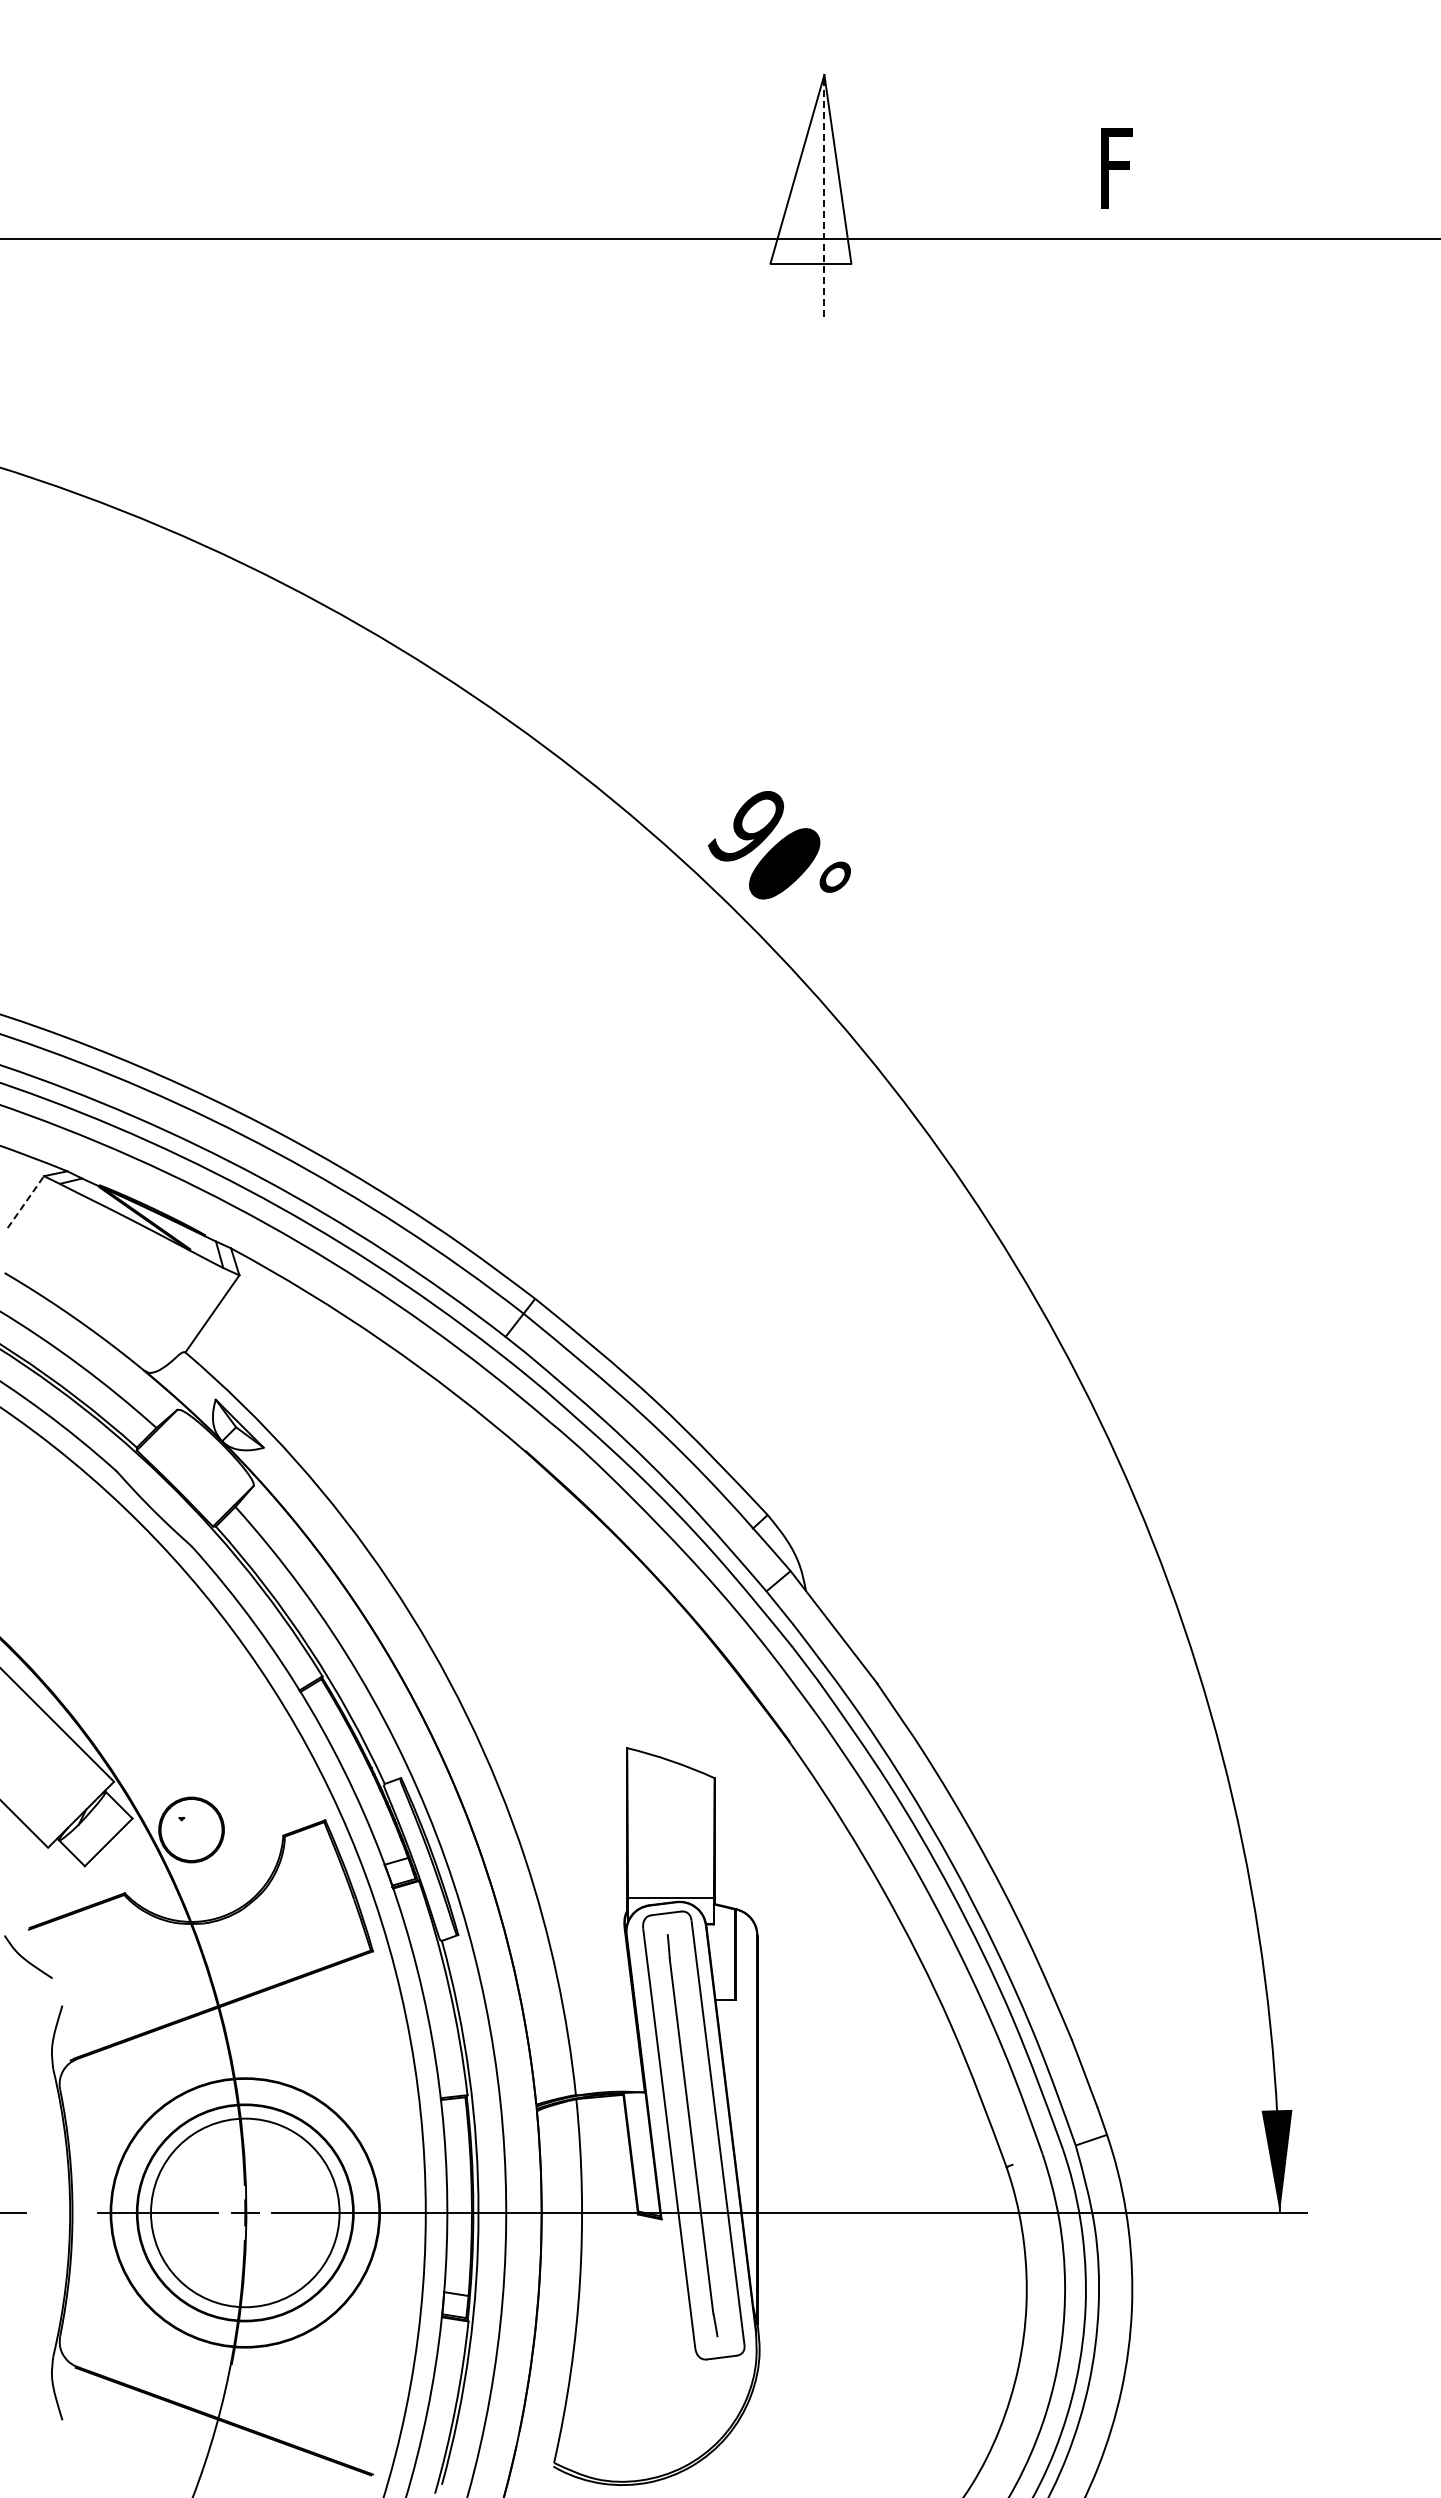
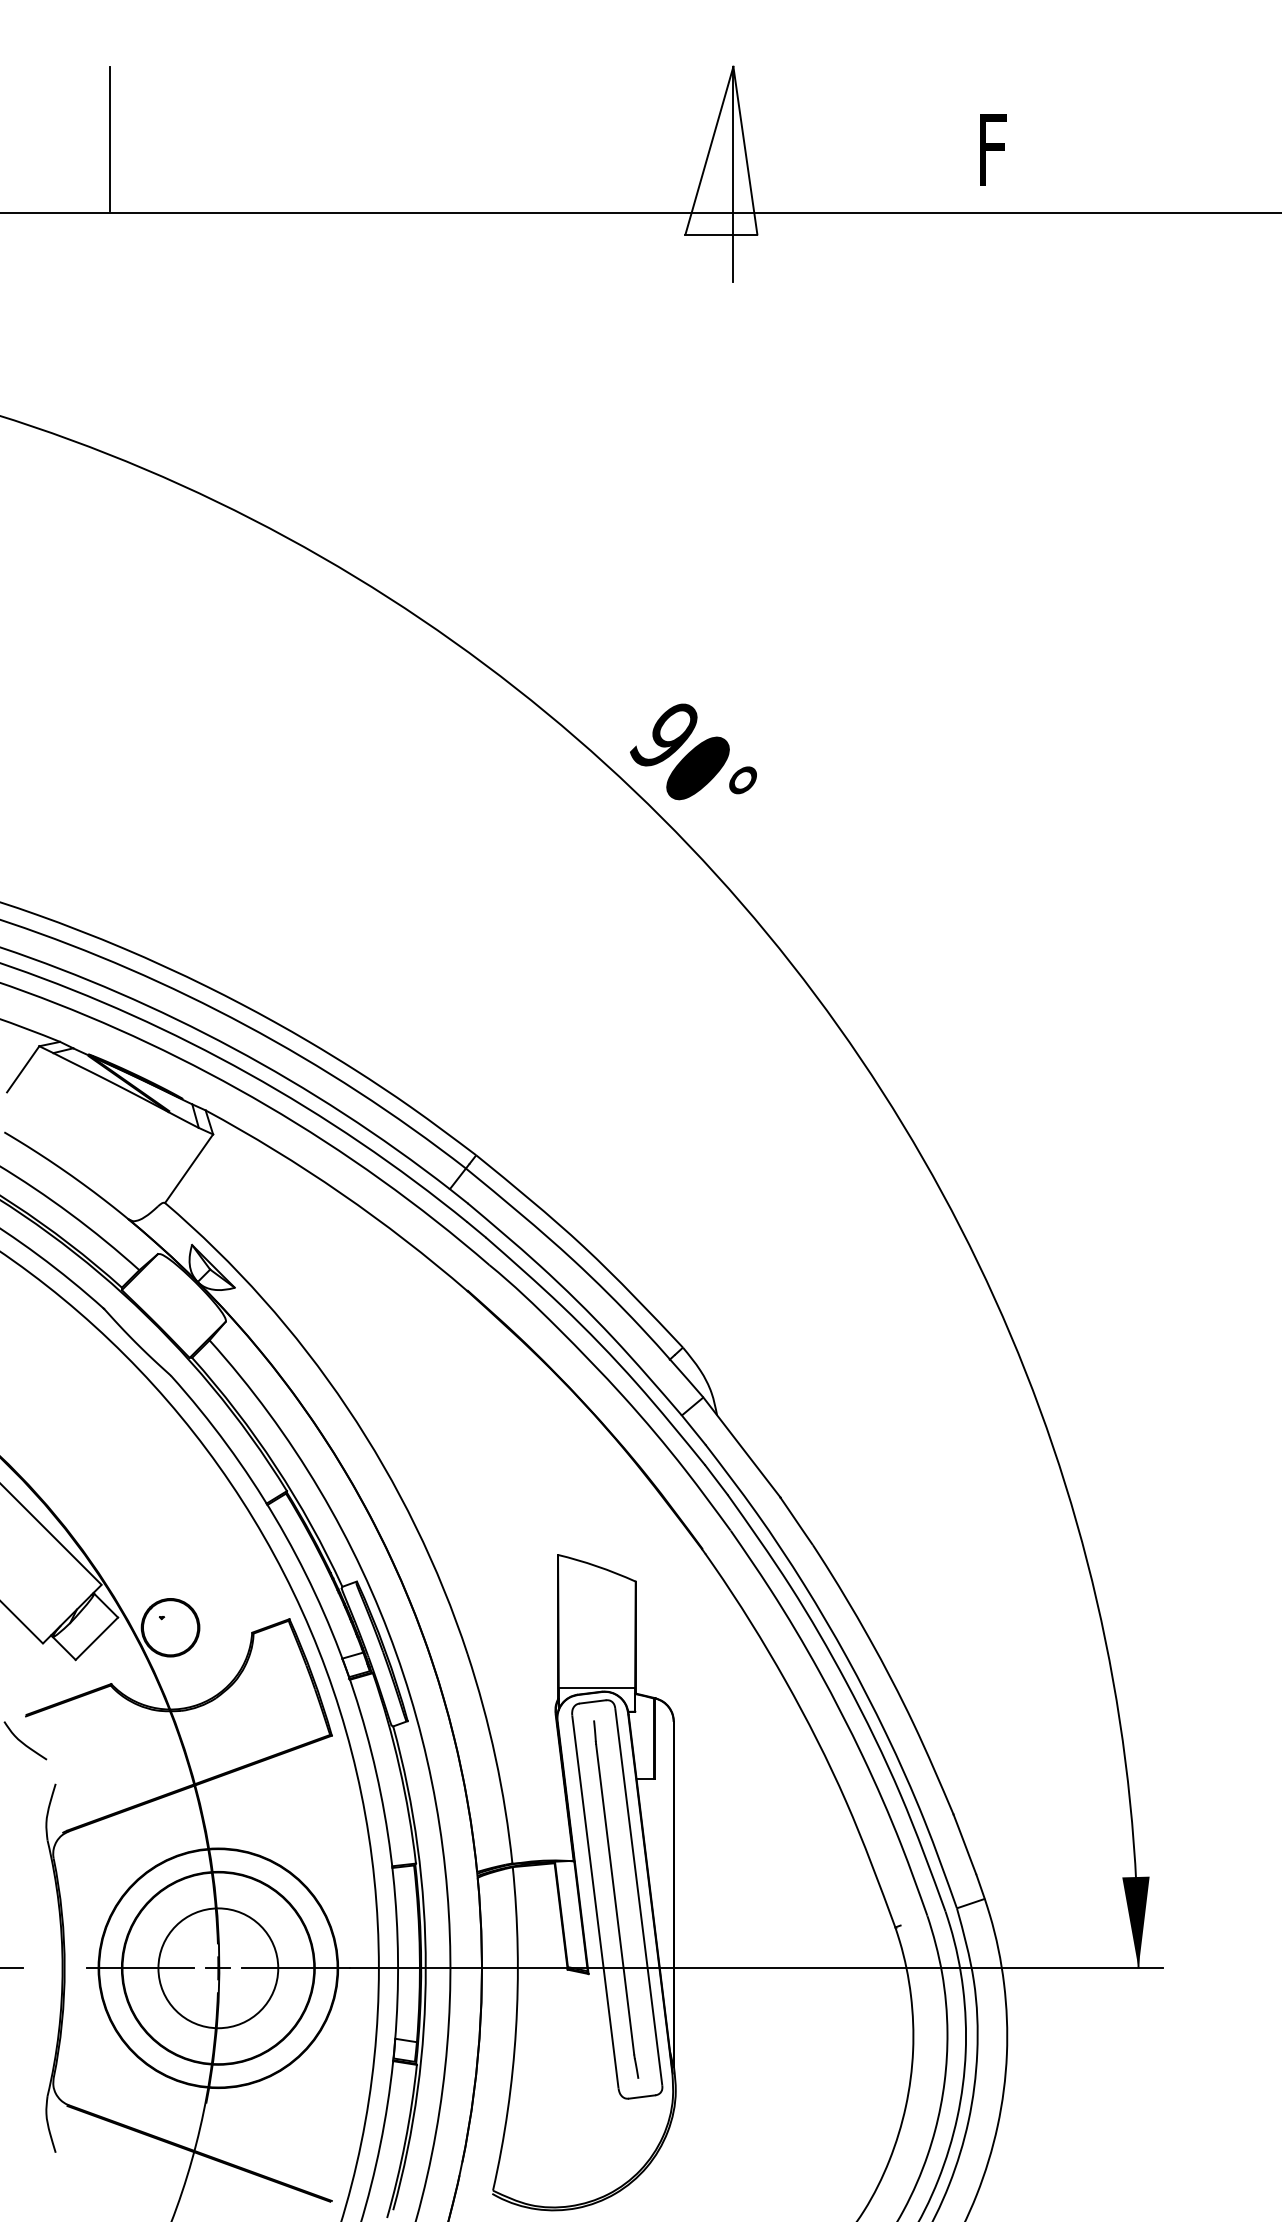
line: (123, 155) -> (110, 138), added
line: (824, 195) -> (733, 174), dashed -> solid
line: (25, 1202) -> (22, 1069), dashed -> solid
circle: (244, 2212) -> (217, 1967), size x0.71

